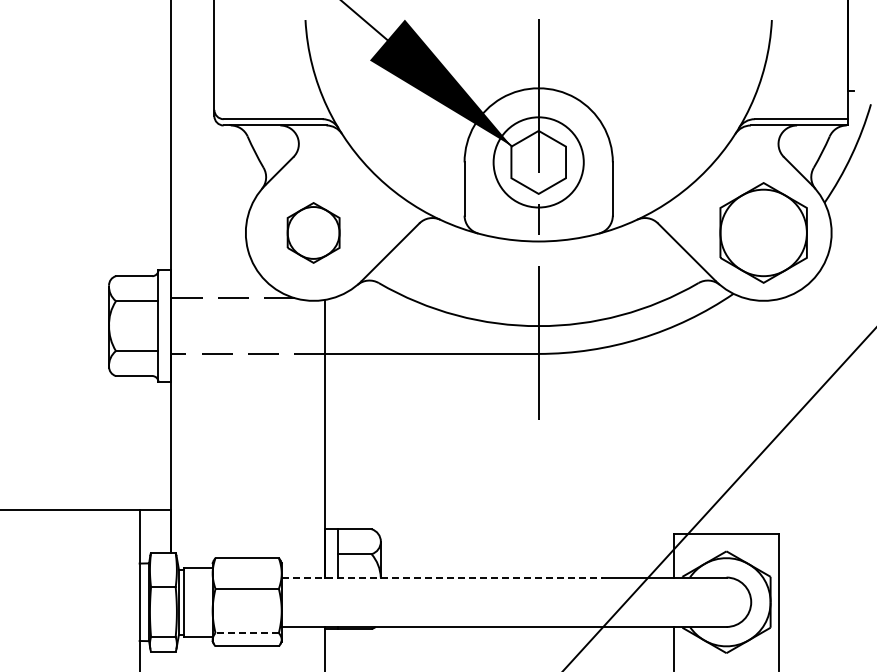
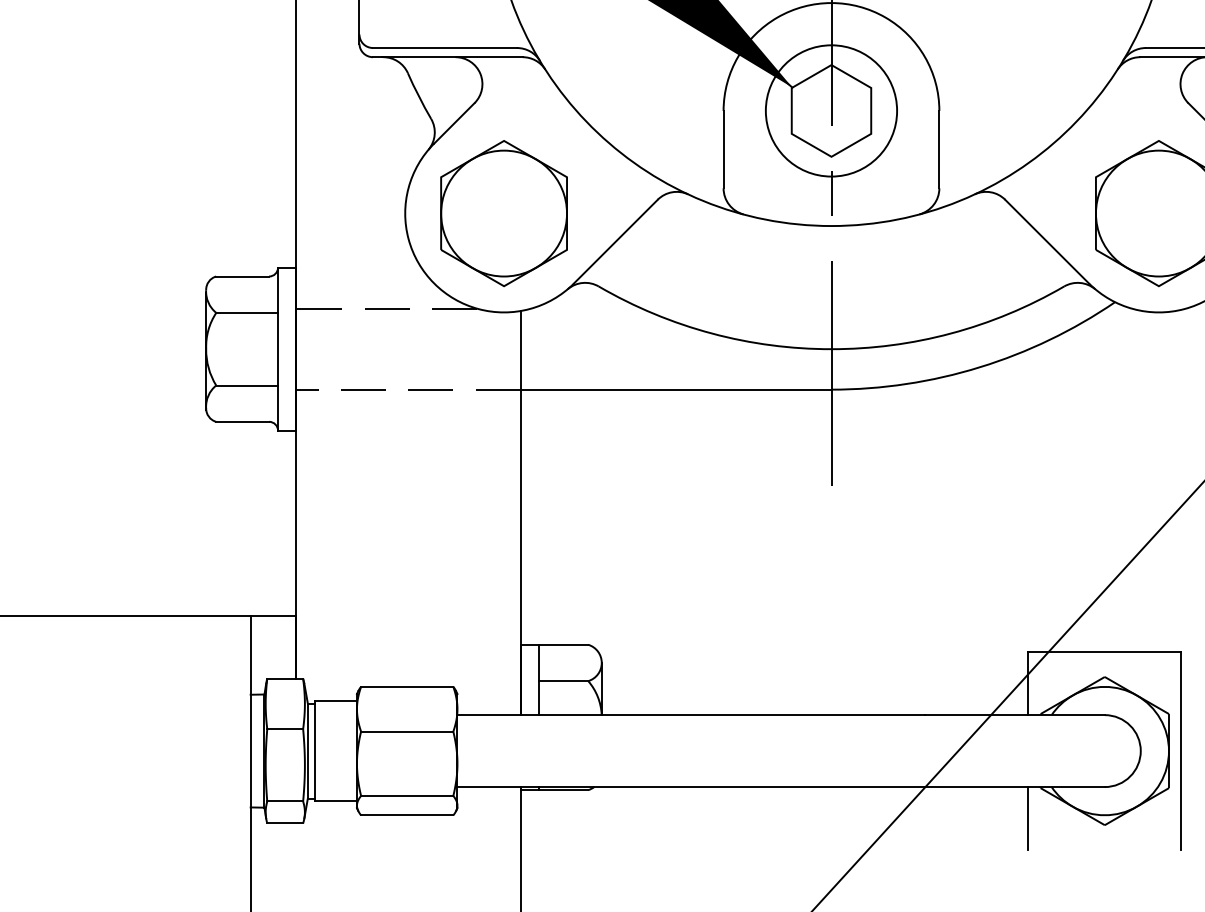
part: (313, 232) -> (503, 212), size x1.67
line: (442, 577) -> (691, 715), dashed -> solid
line: (247, 633) -> (407, 796), dashed -> solid

